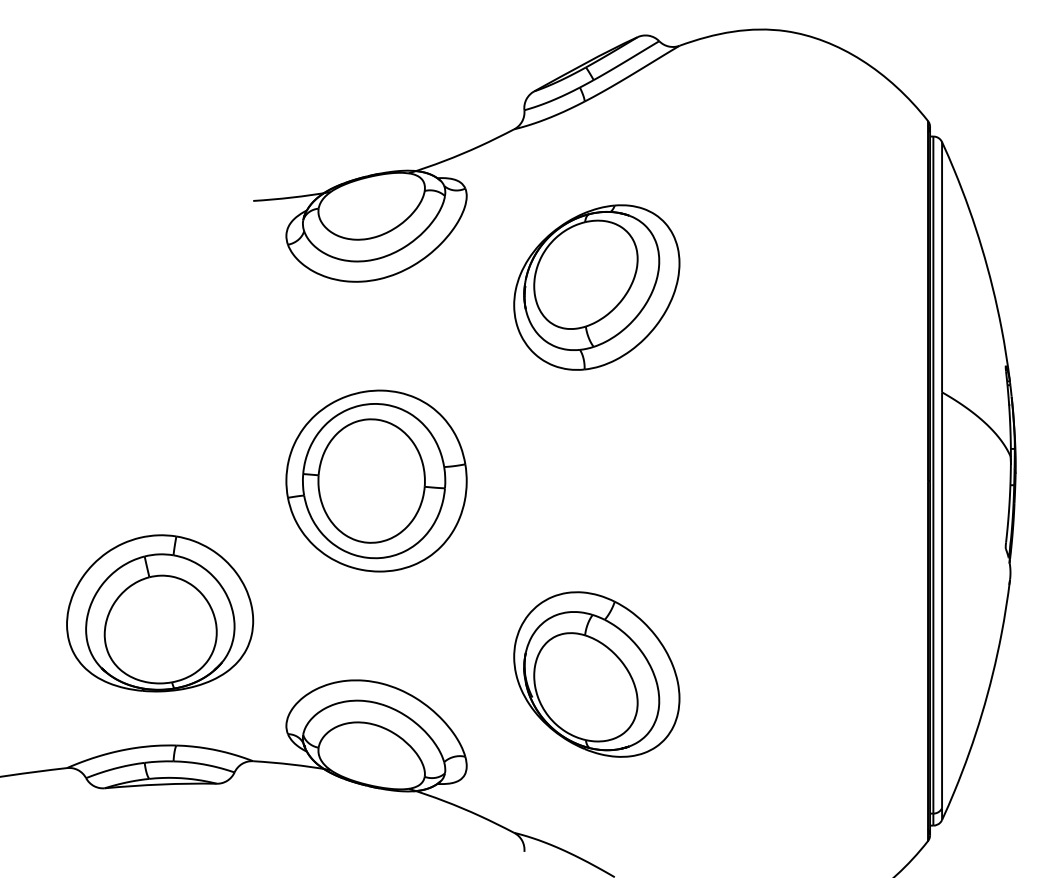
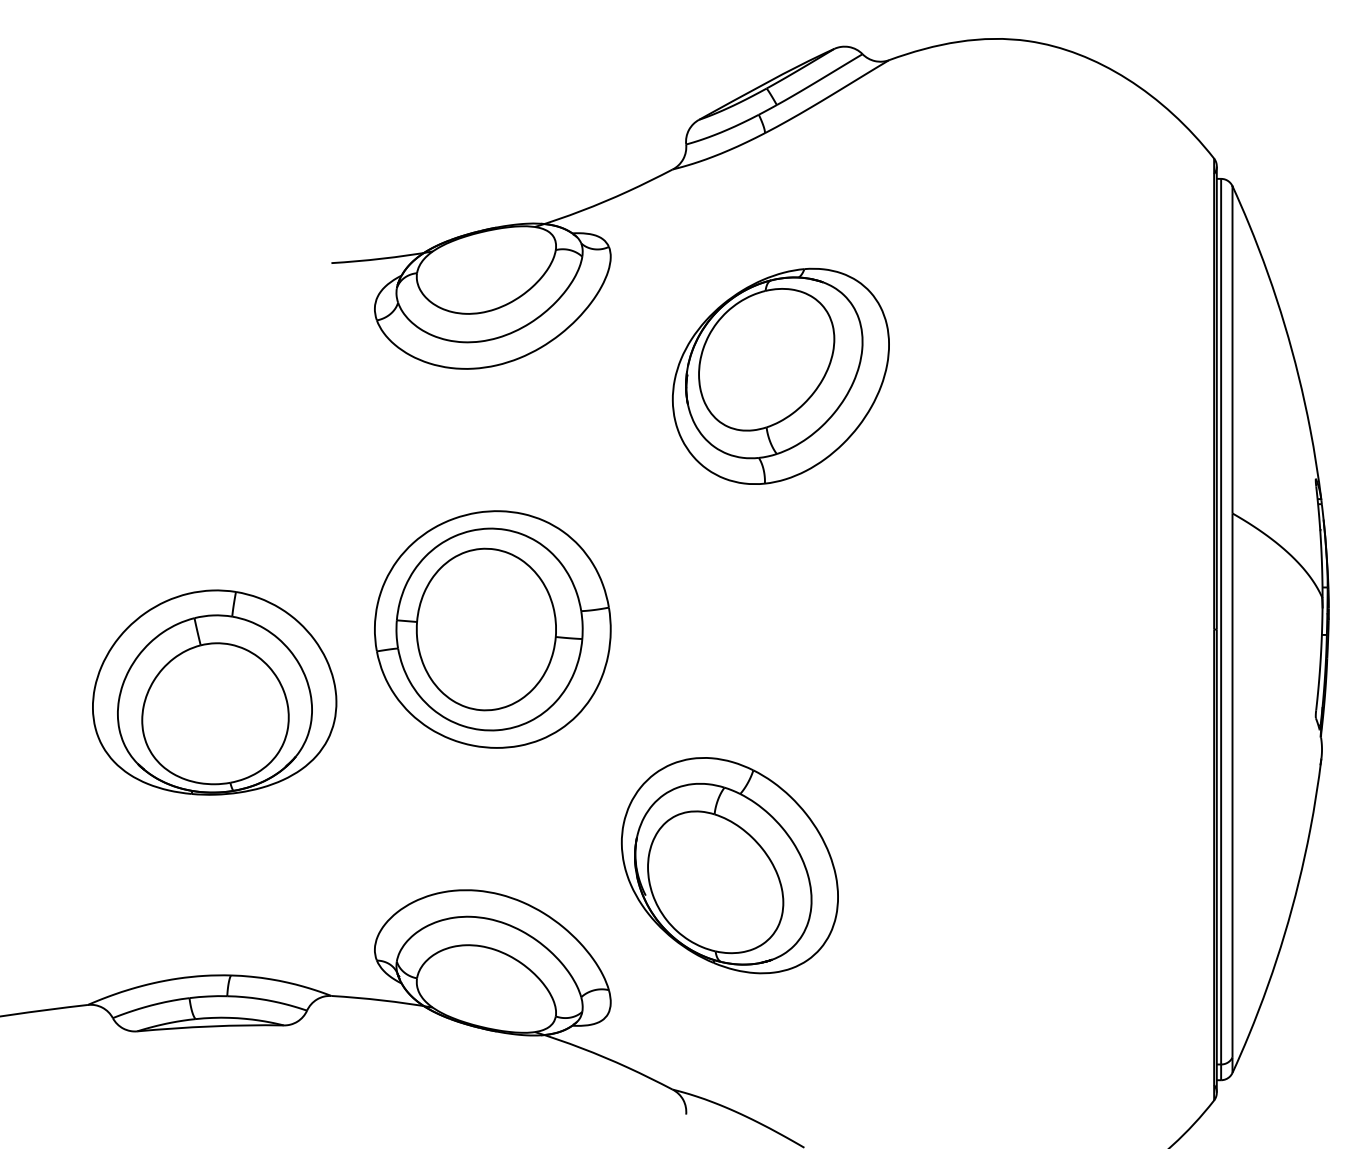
part: (159, 613) -> (214, 692), moved
part: (596, 674) -> (729, 865), moved

